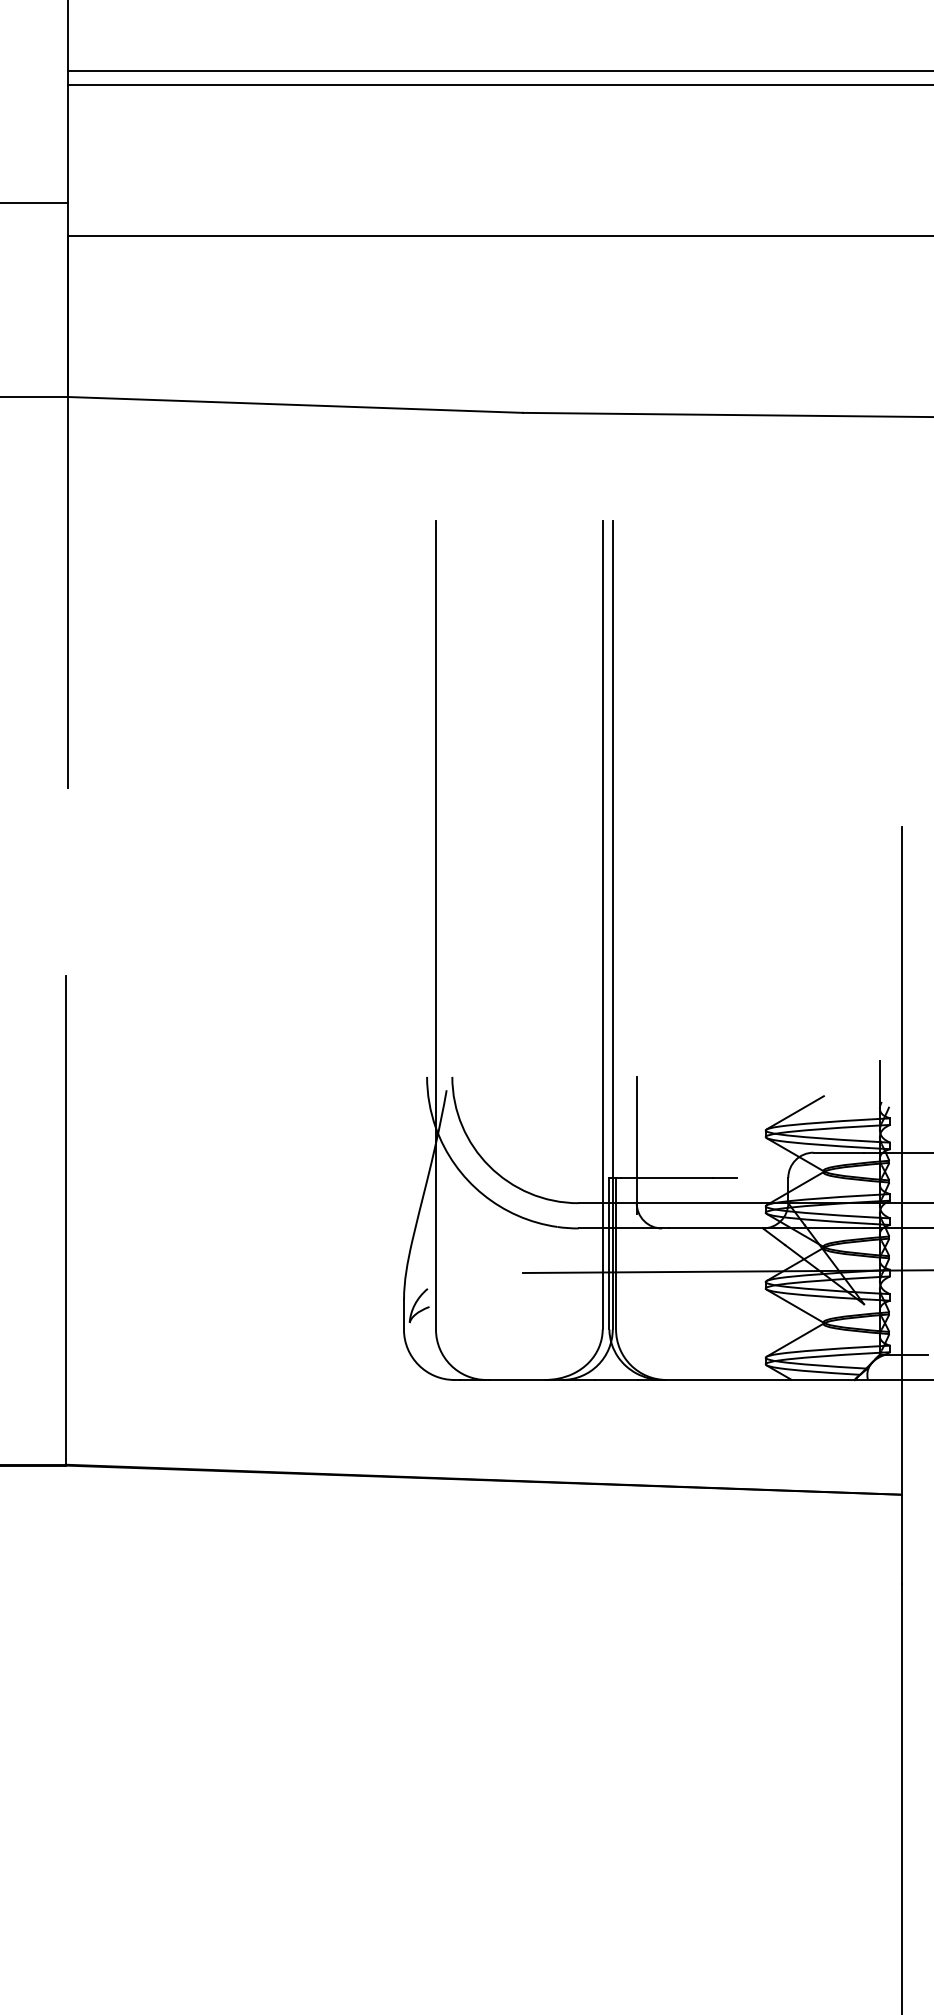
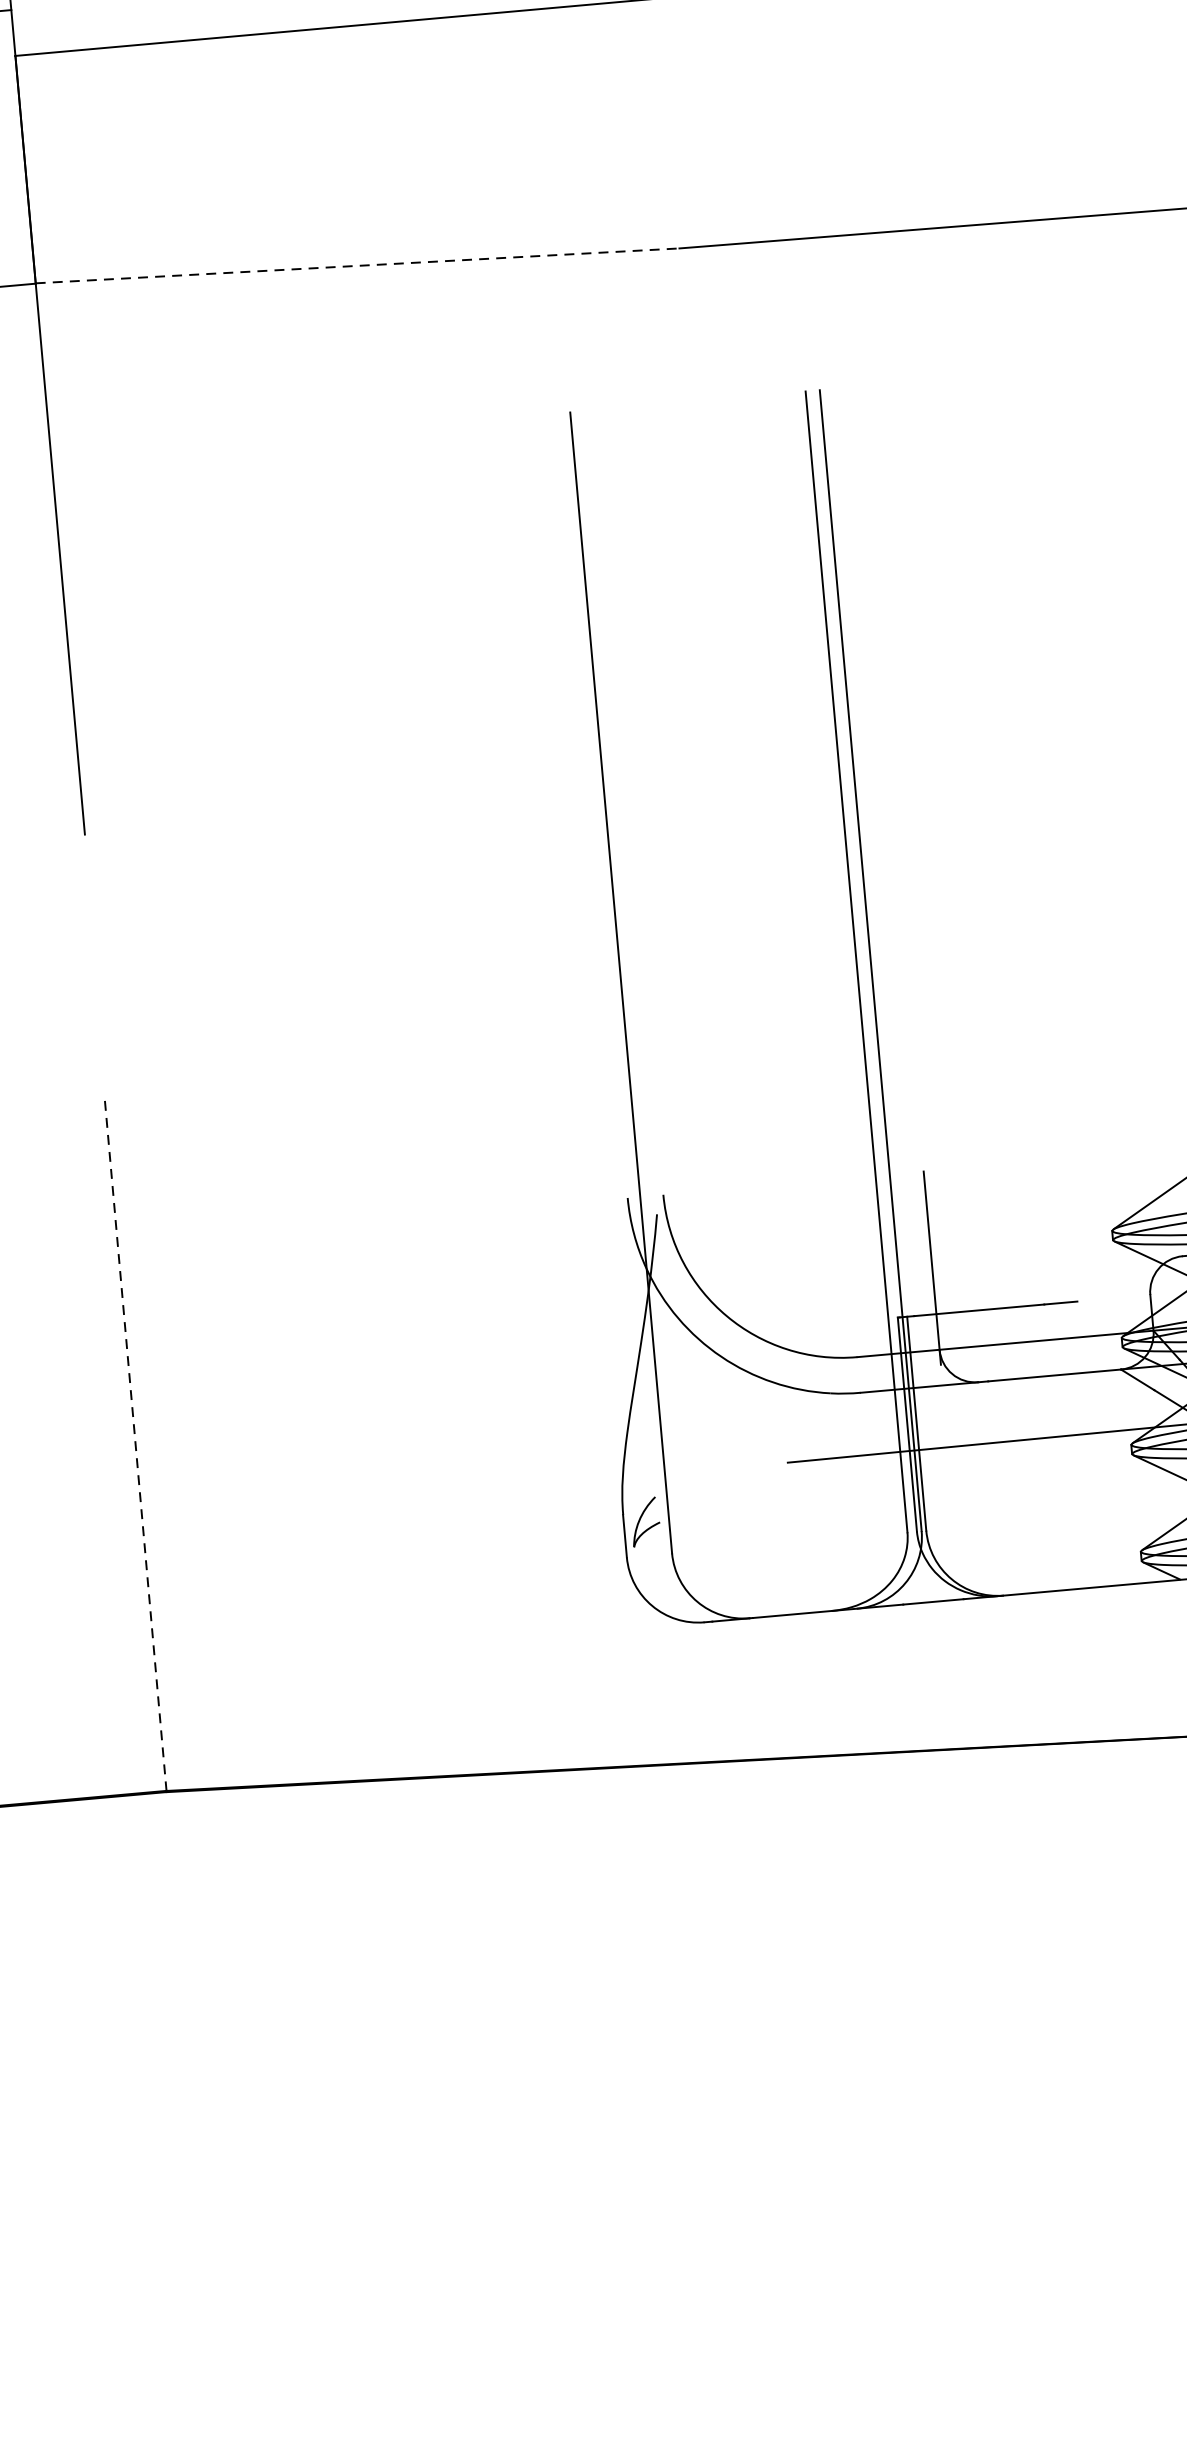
line: (296, 404) -> (358, 265), solid -> dashed
line: (65, 1220) -> (135, 1446), solid -> dashed

